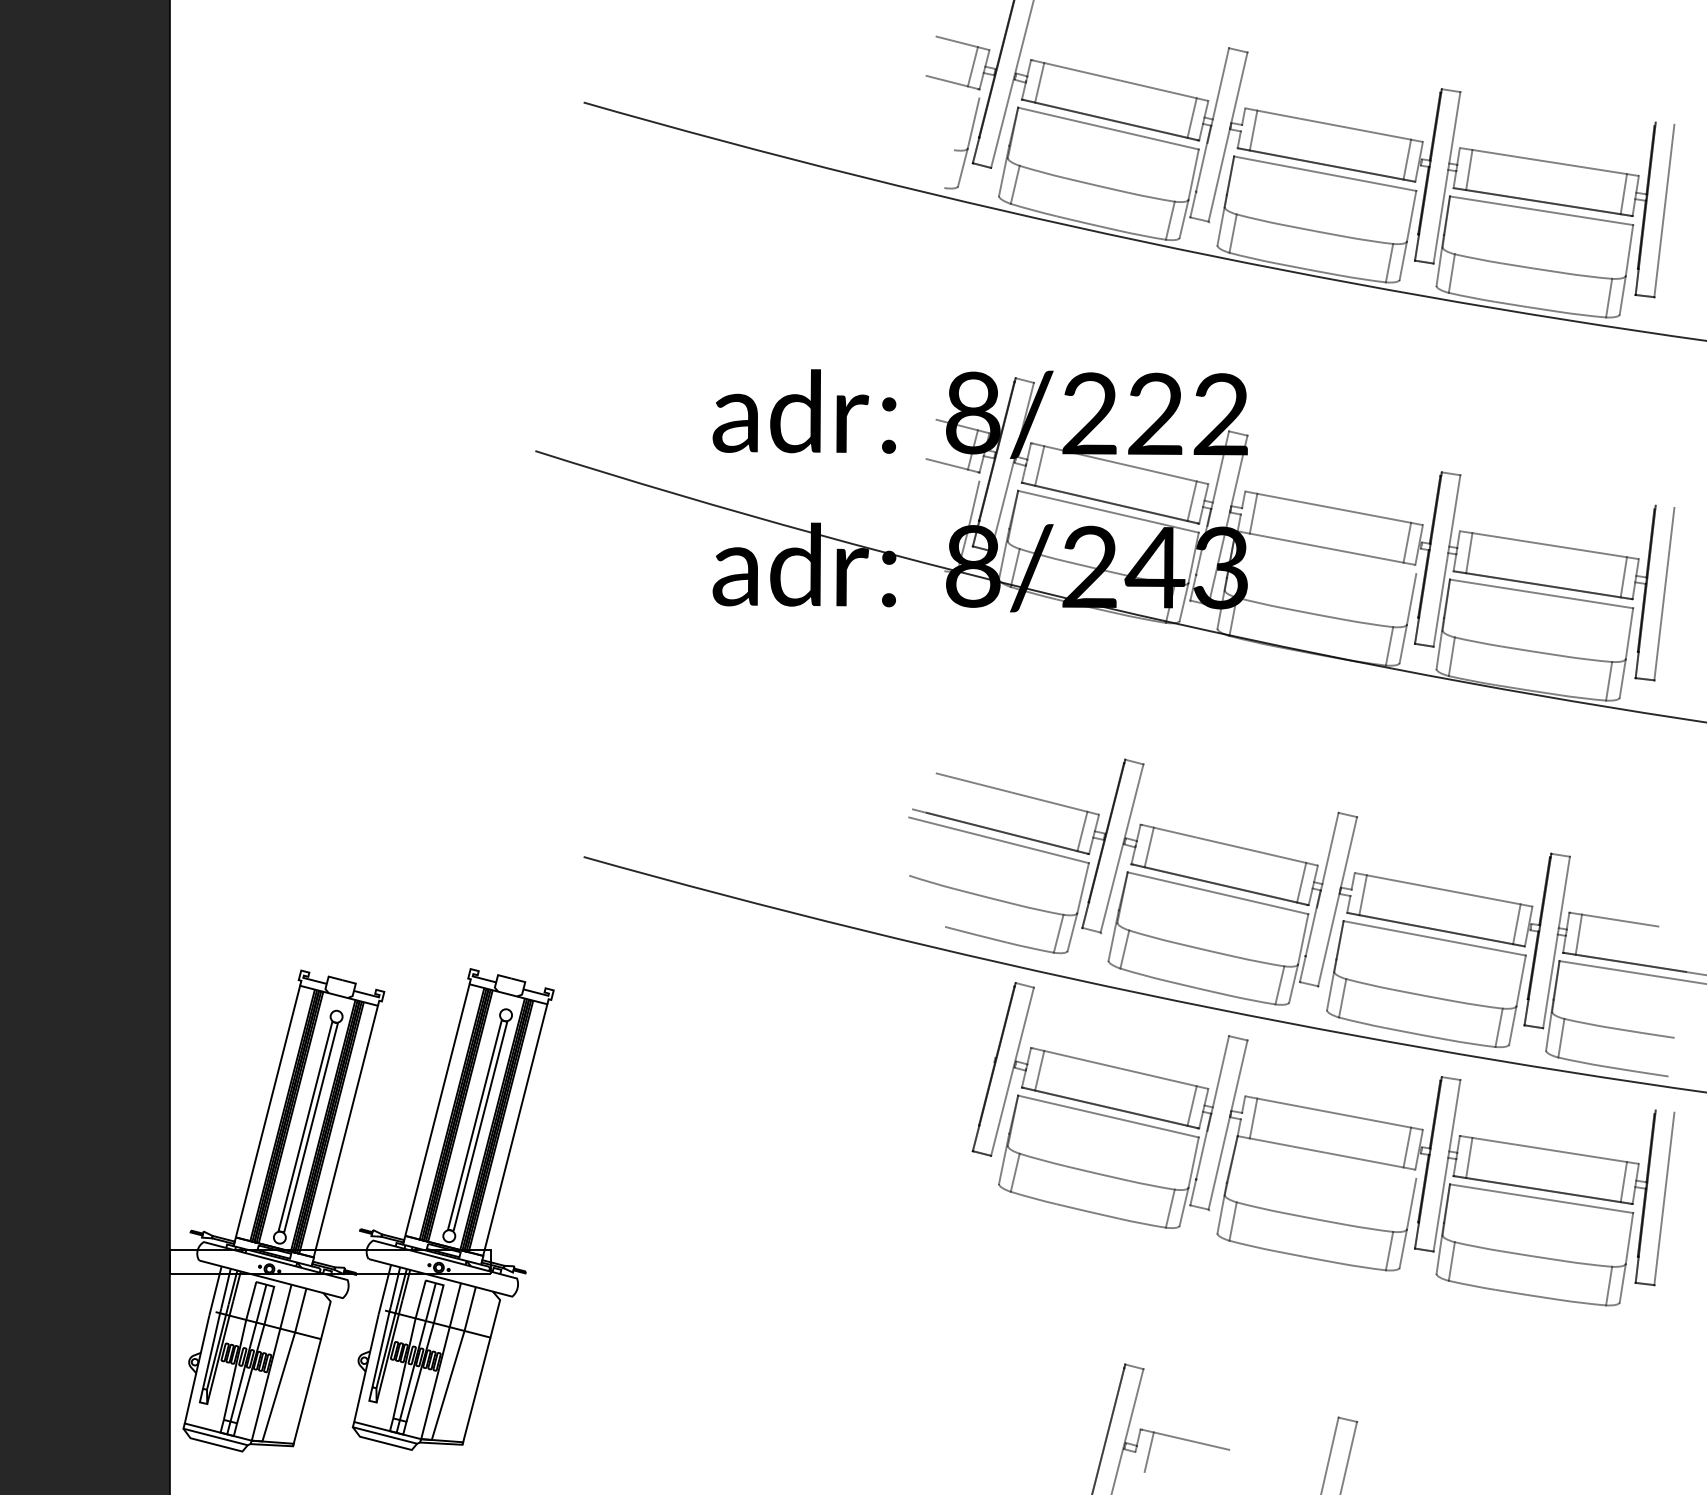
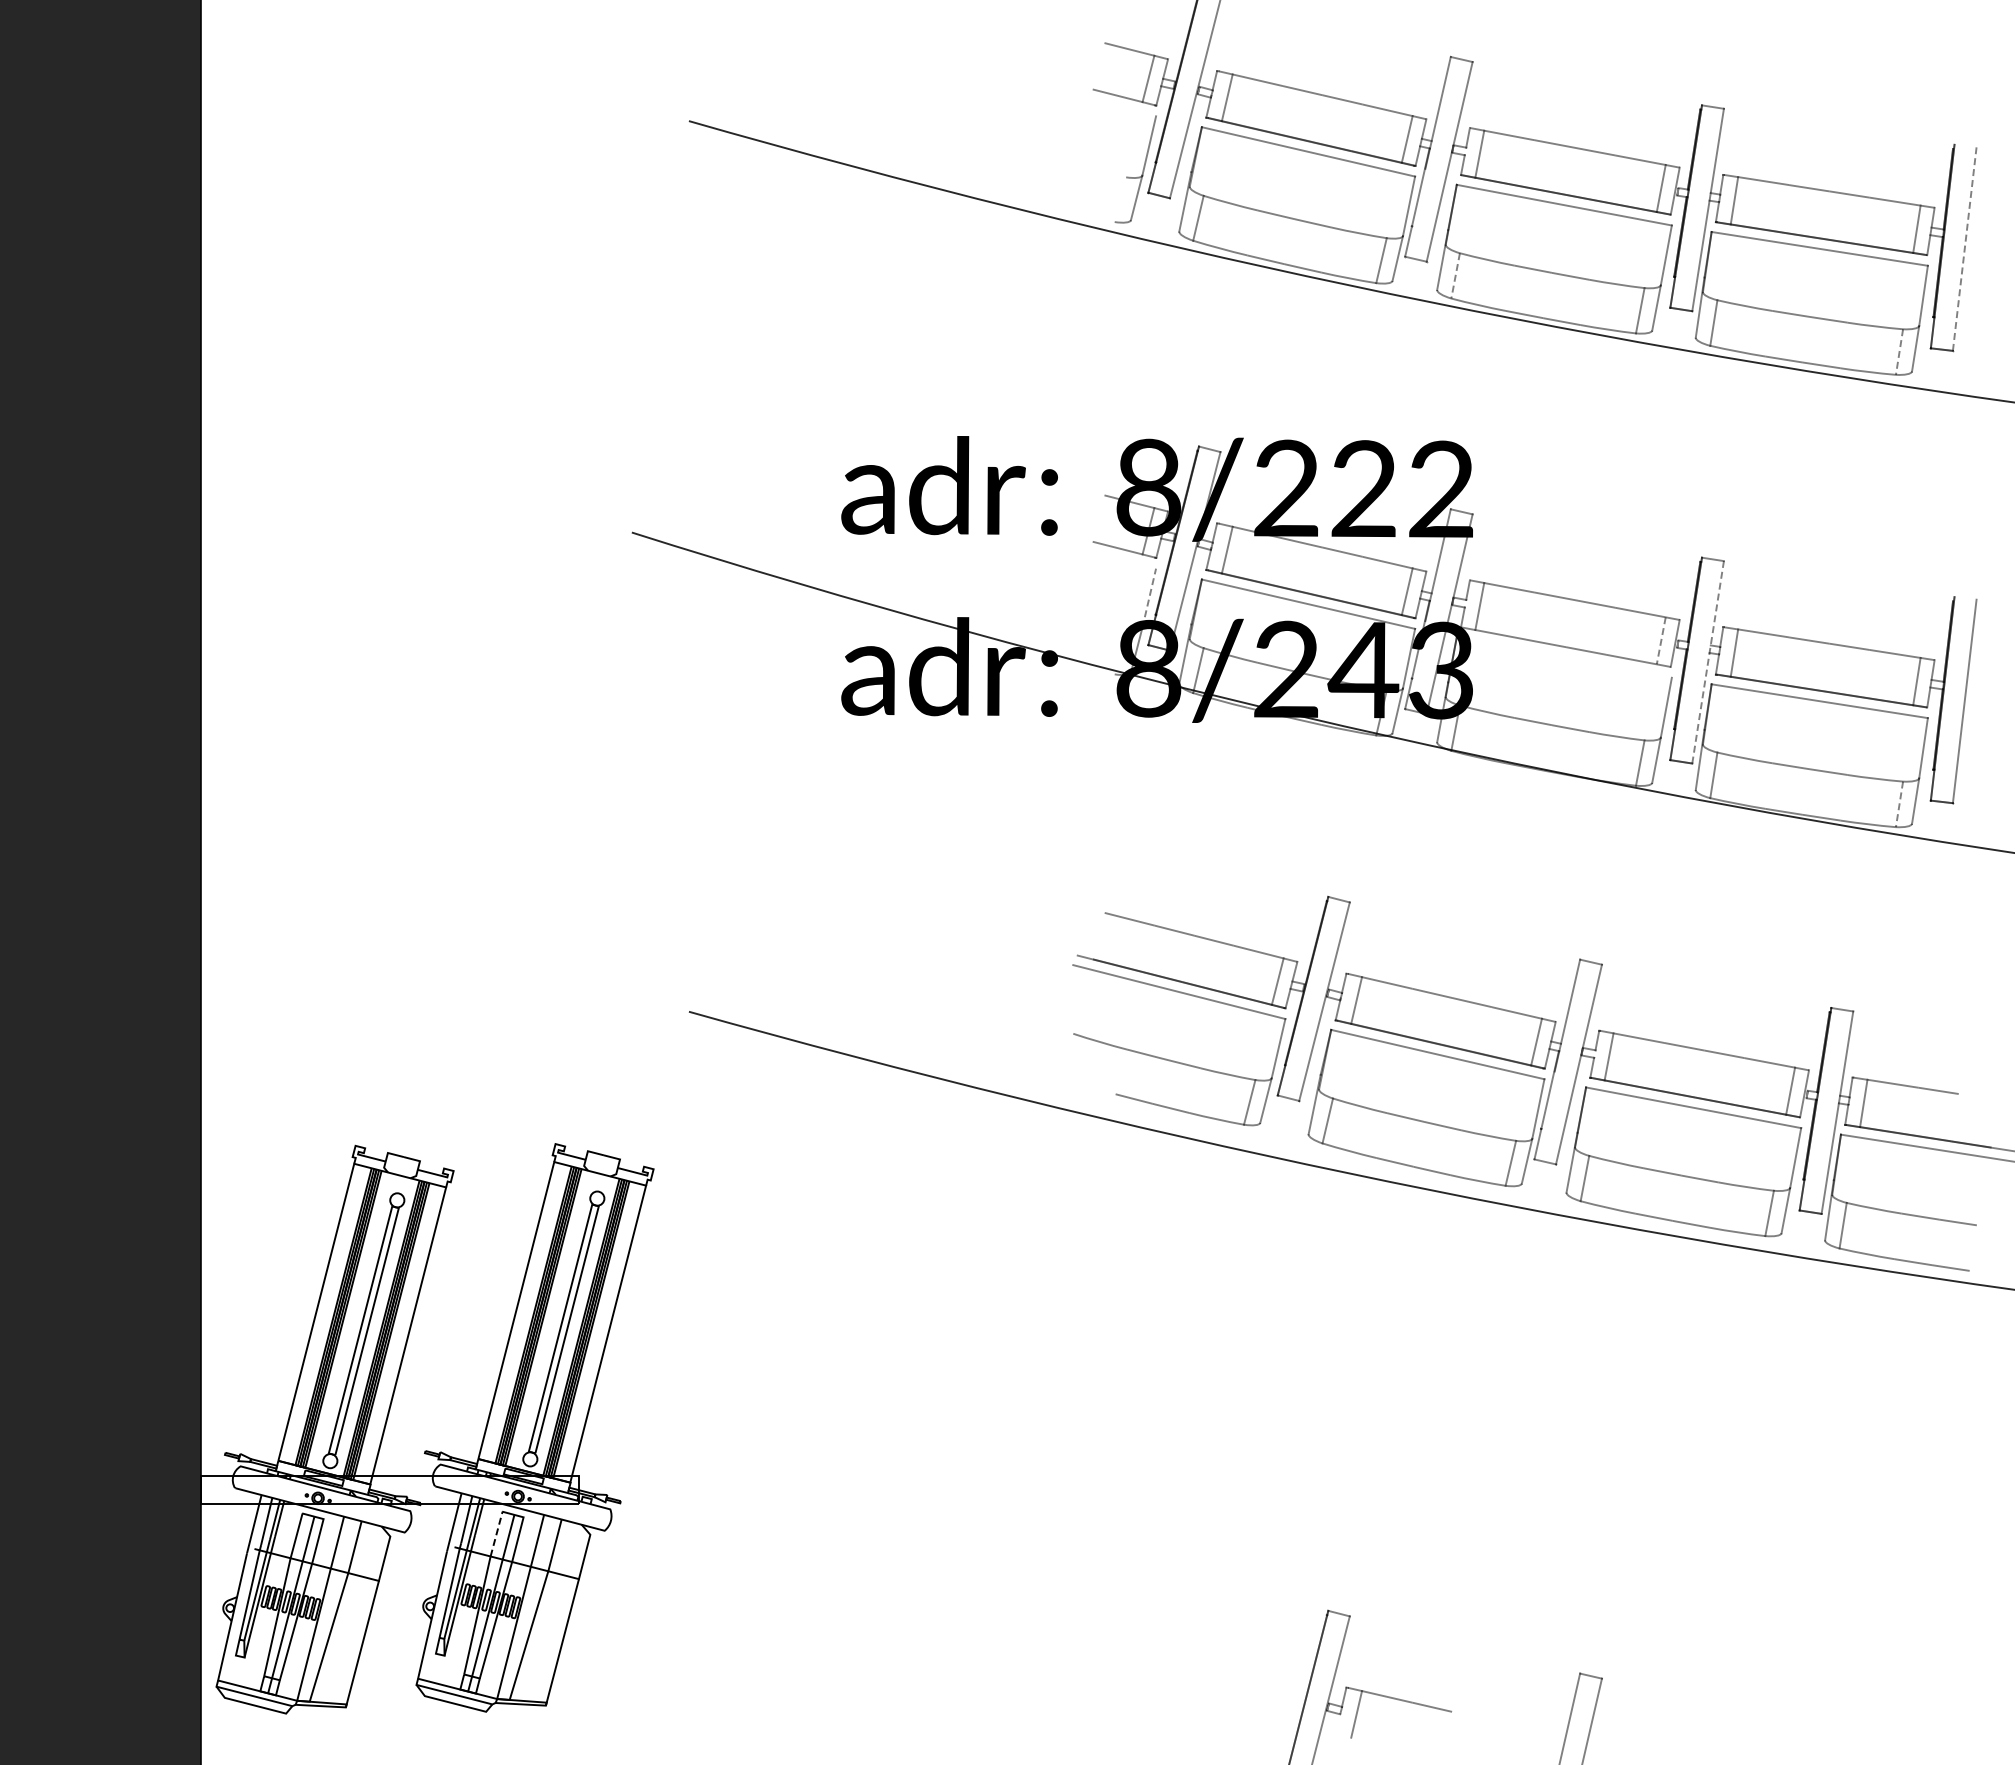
line: (1664, 210) -> (1964, 248), solid -> dashed
line: (1233, 234) -> (1455, 276), solid -> dashed
line: (1609, 298) -> (1899, 352), solid -> dashed
line: (973, 506) -> (1149, 597), solid -> dashed
line: (1407, 542) -> (1661, 640), solid -> dashed
line: (1447, 560) -> (1708, 661), solid -> dashed
line: (1609, 681) -> (1899, 804), solid -> dashed
part: (1323, 1143) -> (1562, 1350), removed
line: (420, 1298) -> (496, 1533), solid -> dashed

